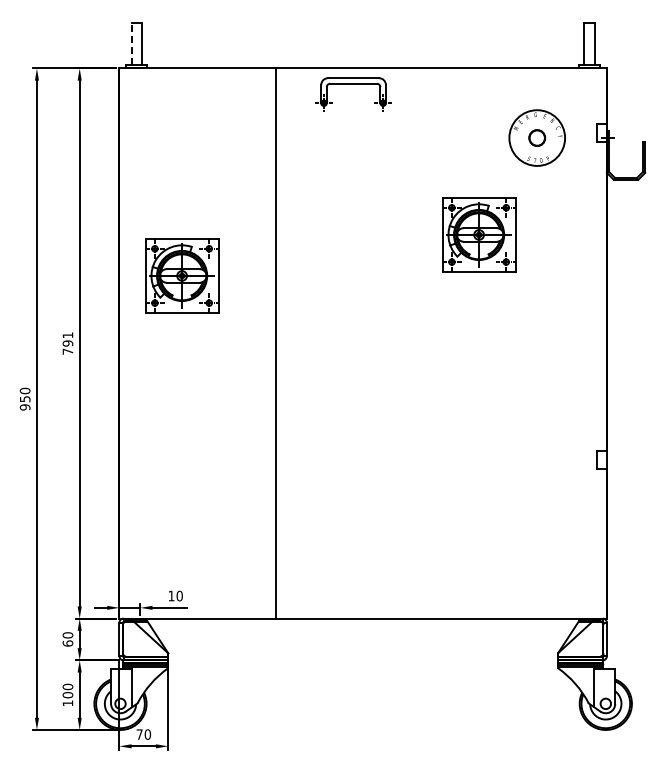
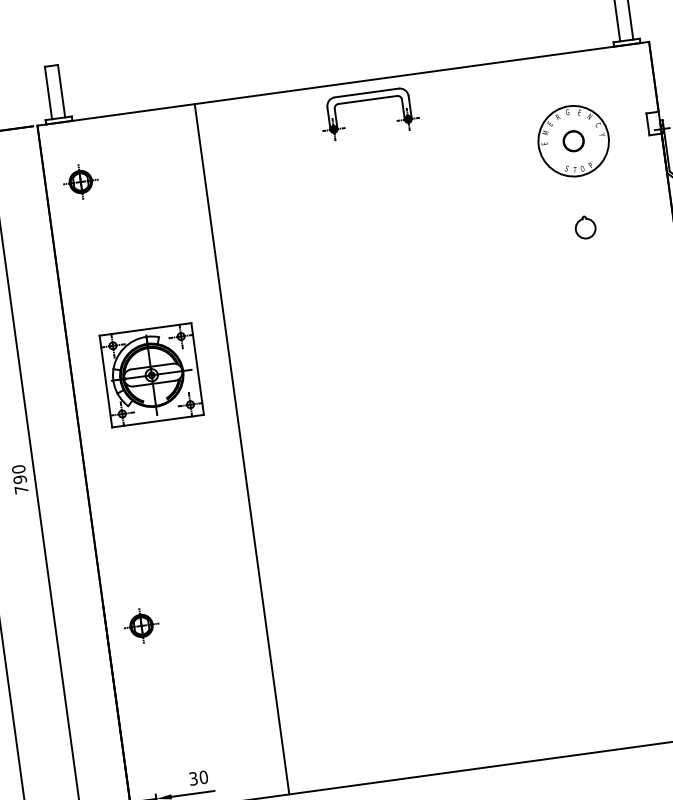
line: (131, 44) -> (48, 93), dashed -> solid
part: (353, 84) -> (367, 100), moved
part: (146, 116) -> (79, 181), added
part: (536, 206) -> (584, 227), added
part: (479, 234) -> (517, 272), removed
text: (67, 335) -> (18, 469), 791 -> 790
line: (275, 343) -> (241, 449), moved
part: (146, 470) -> (140, 625), added
text: (171, 595) -> (193, 778), 10 -> 30

